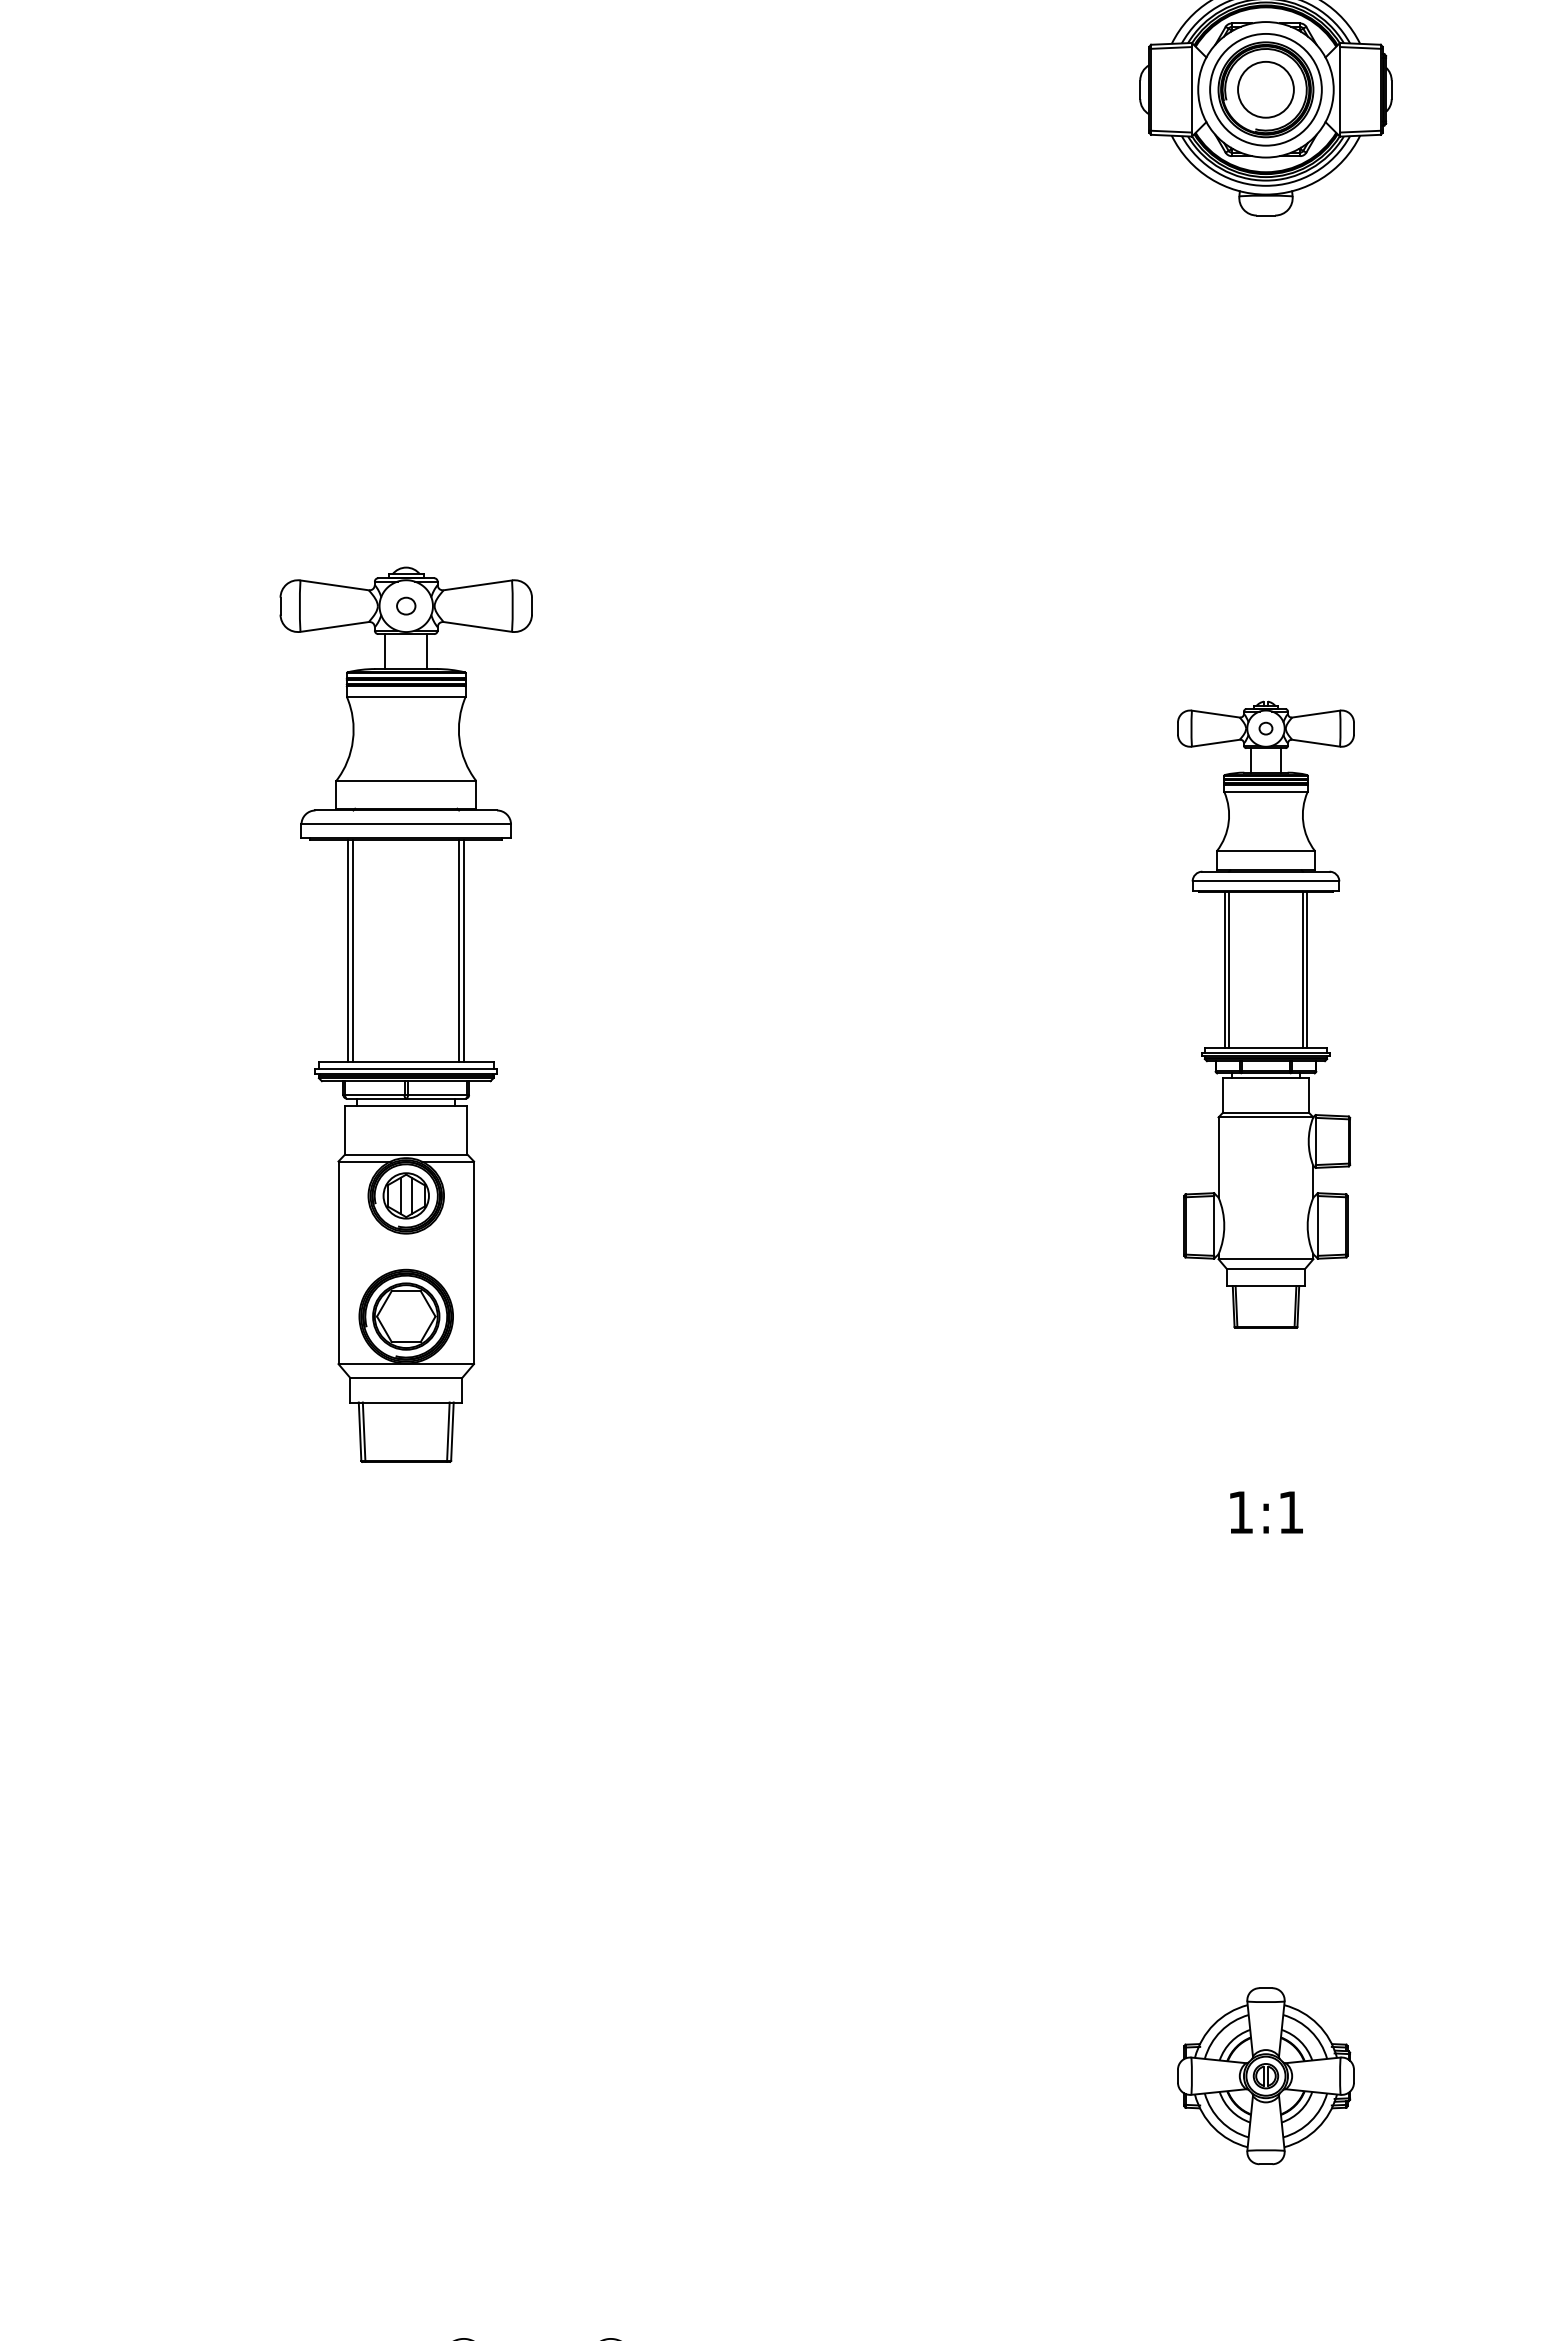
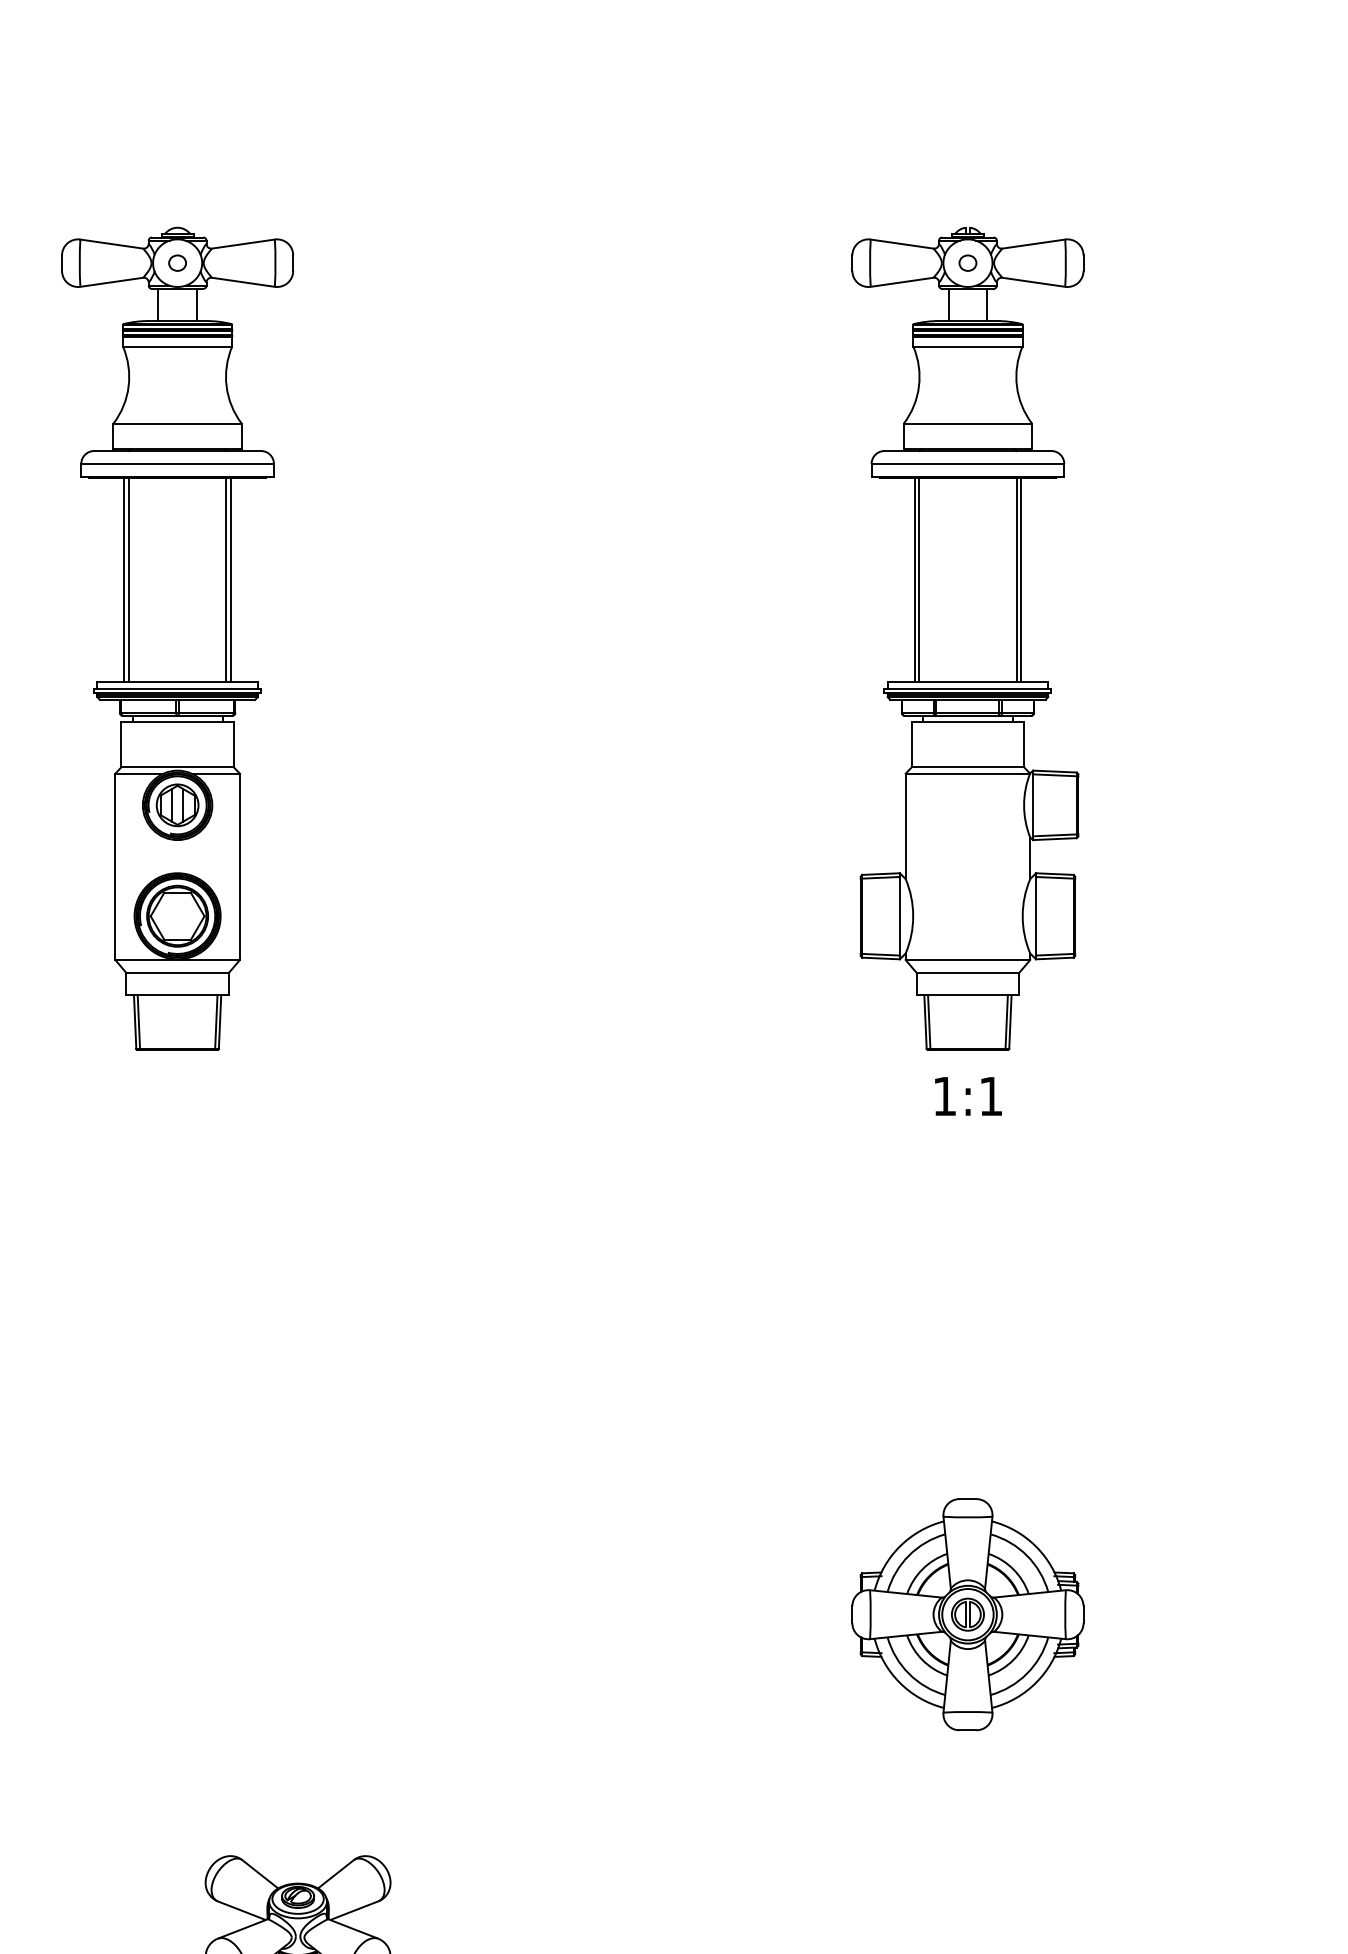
part: (1265, 1014) -> (967, 638), size x1.43
part: (1265, 2075) -> (967, 1613), size x1.43

